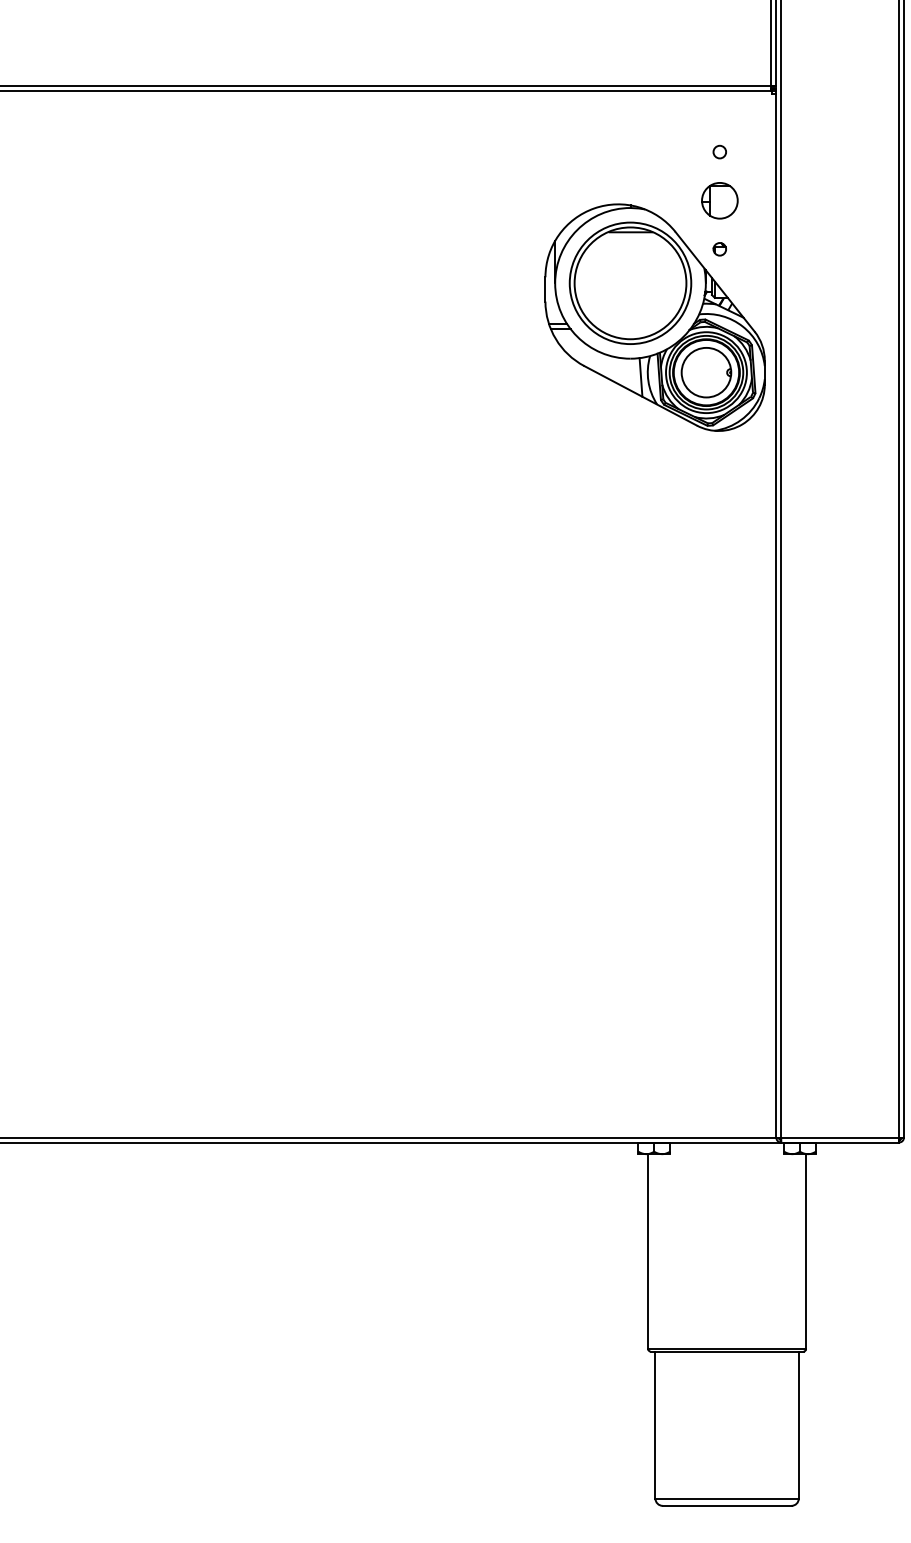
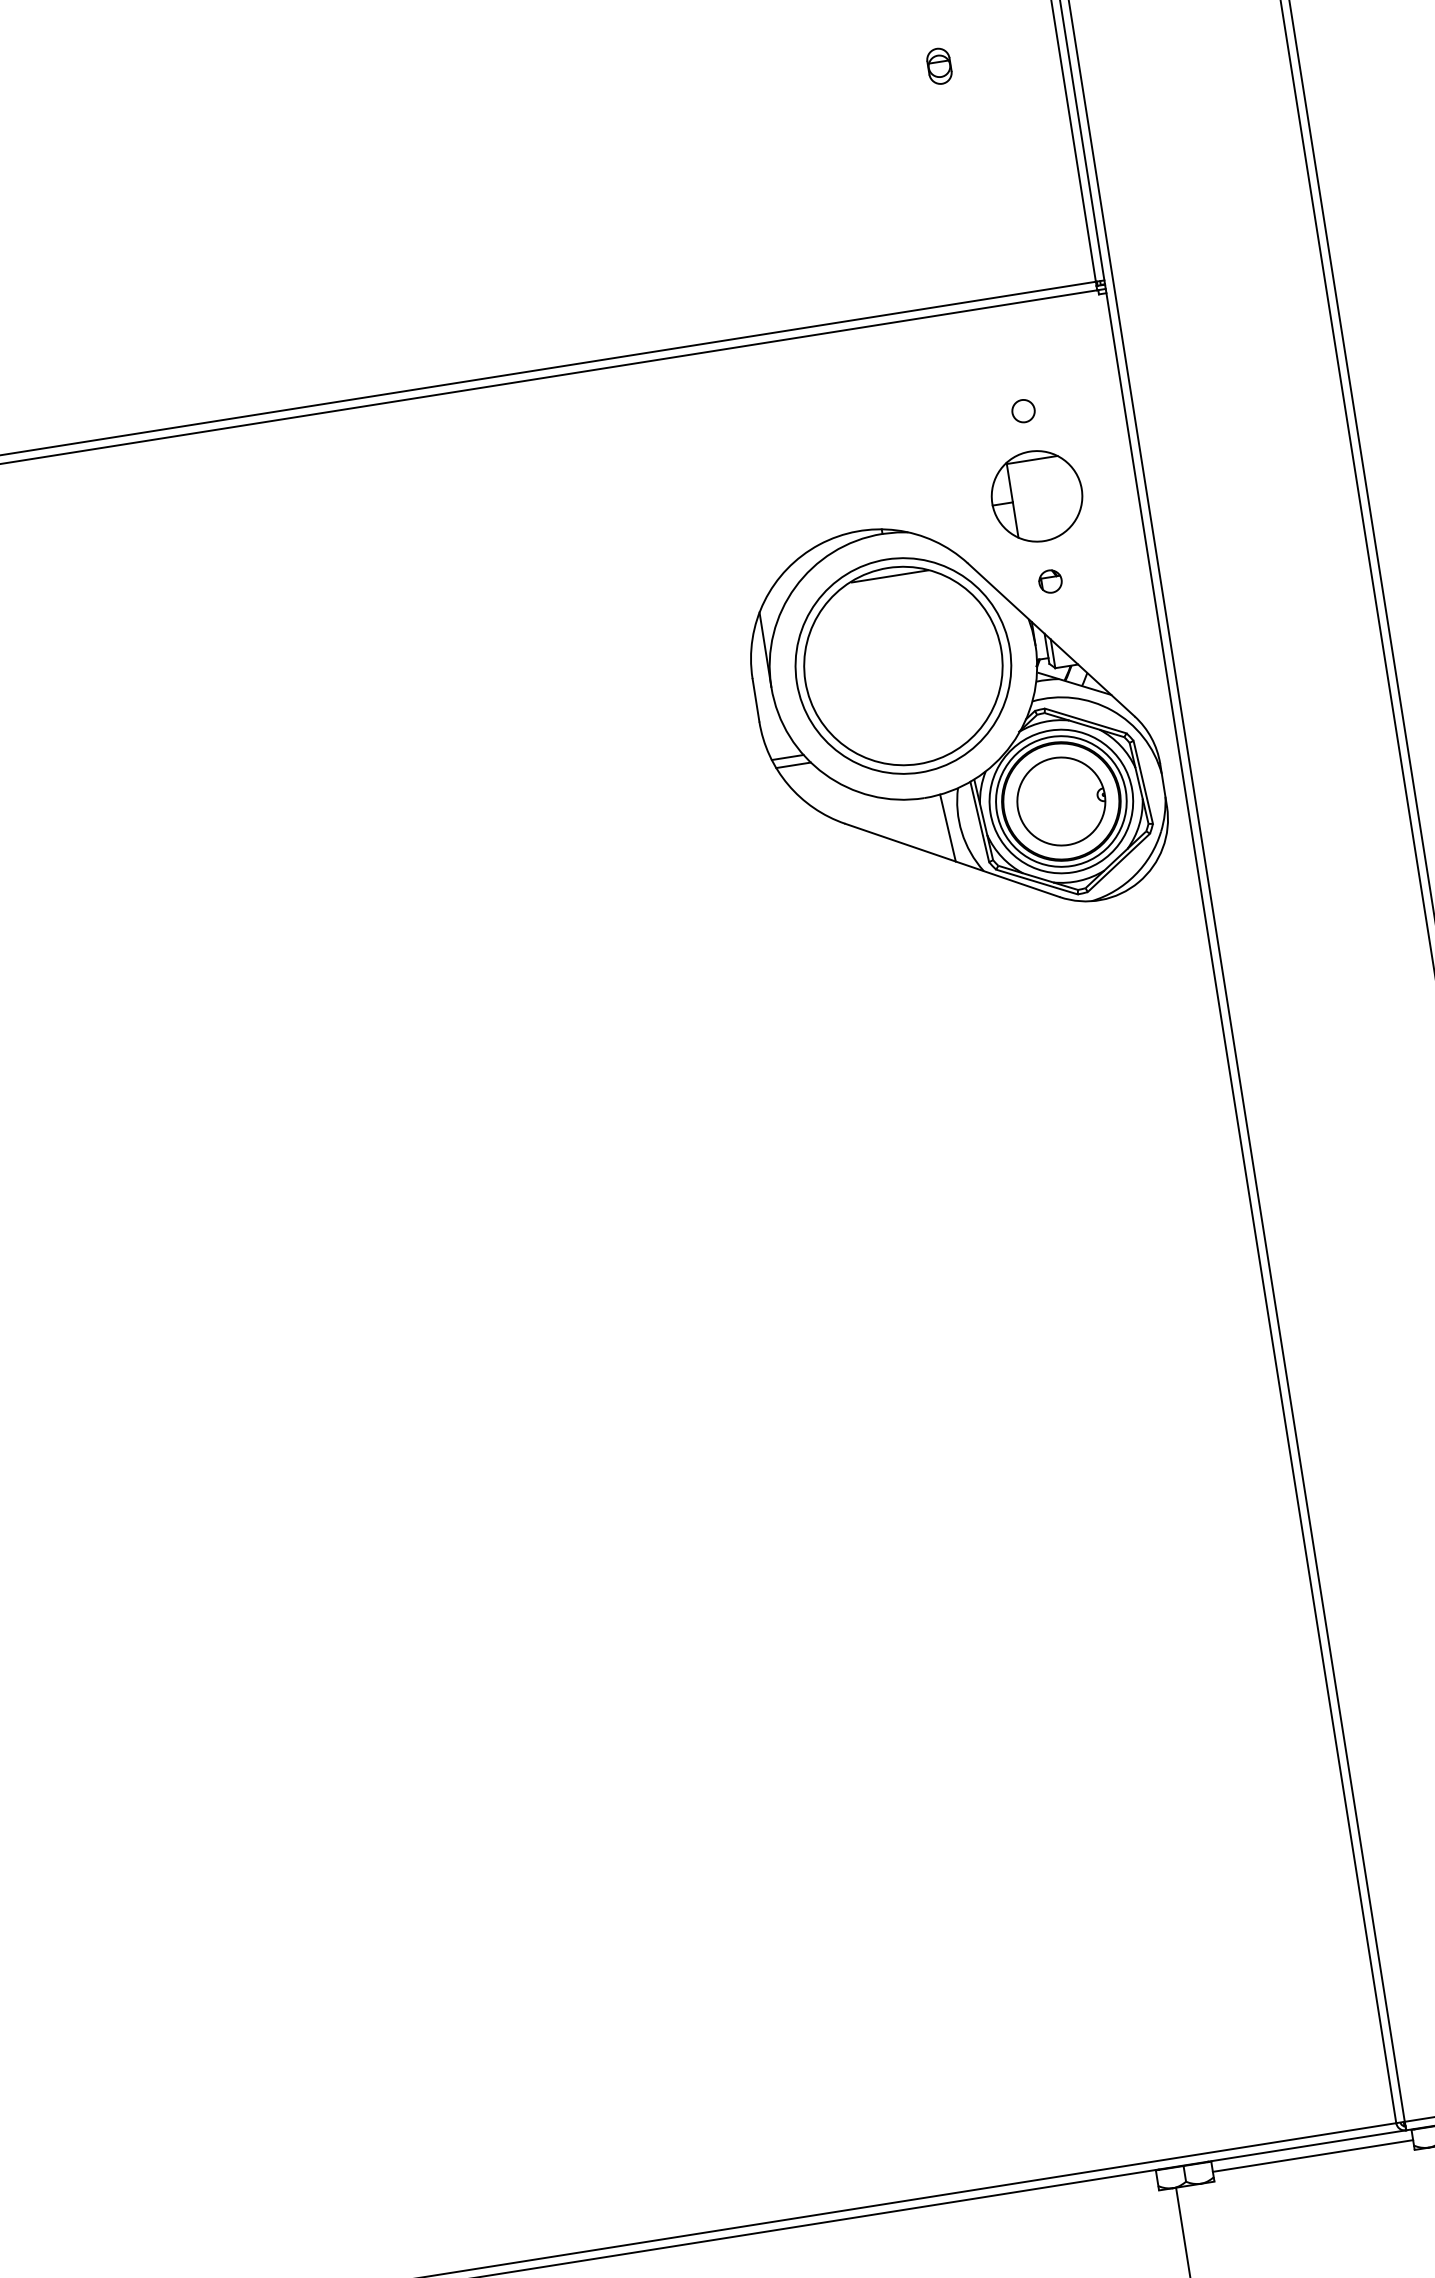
part: (719, 200) -> (1036, 496), size x1.43
line: (727, 1148) -> (1313, 2155), added

